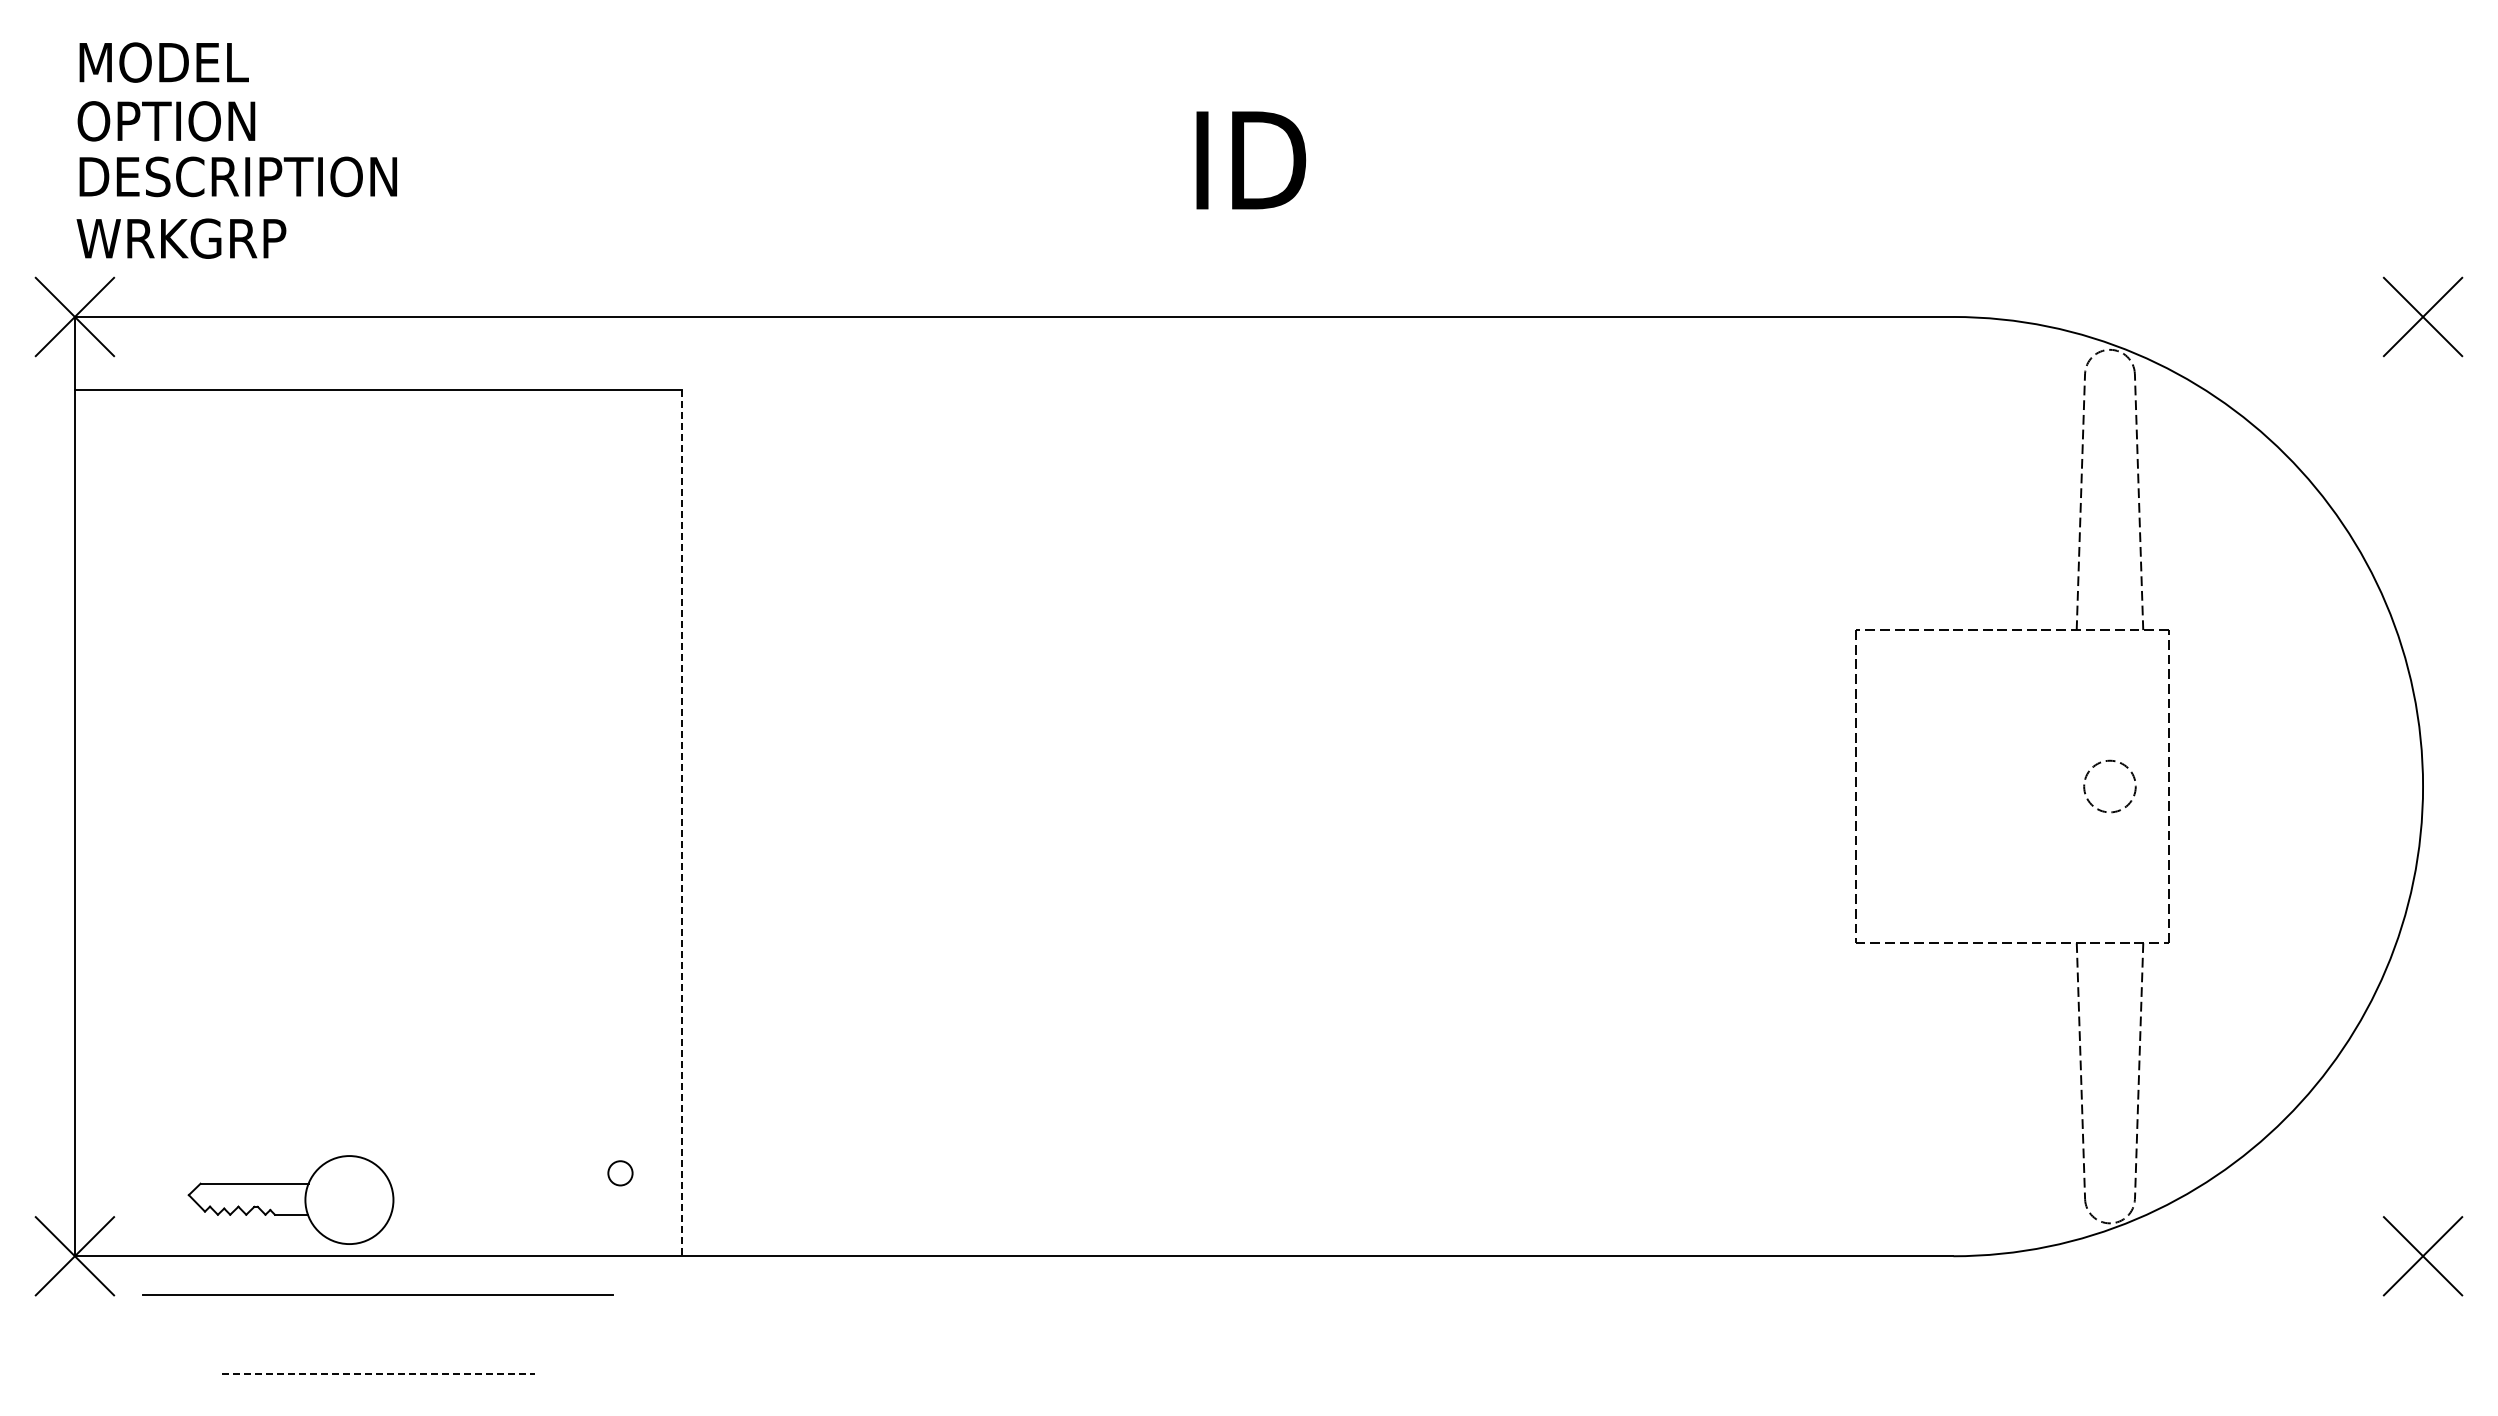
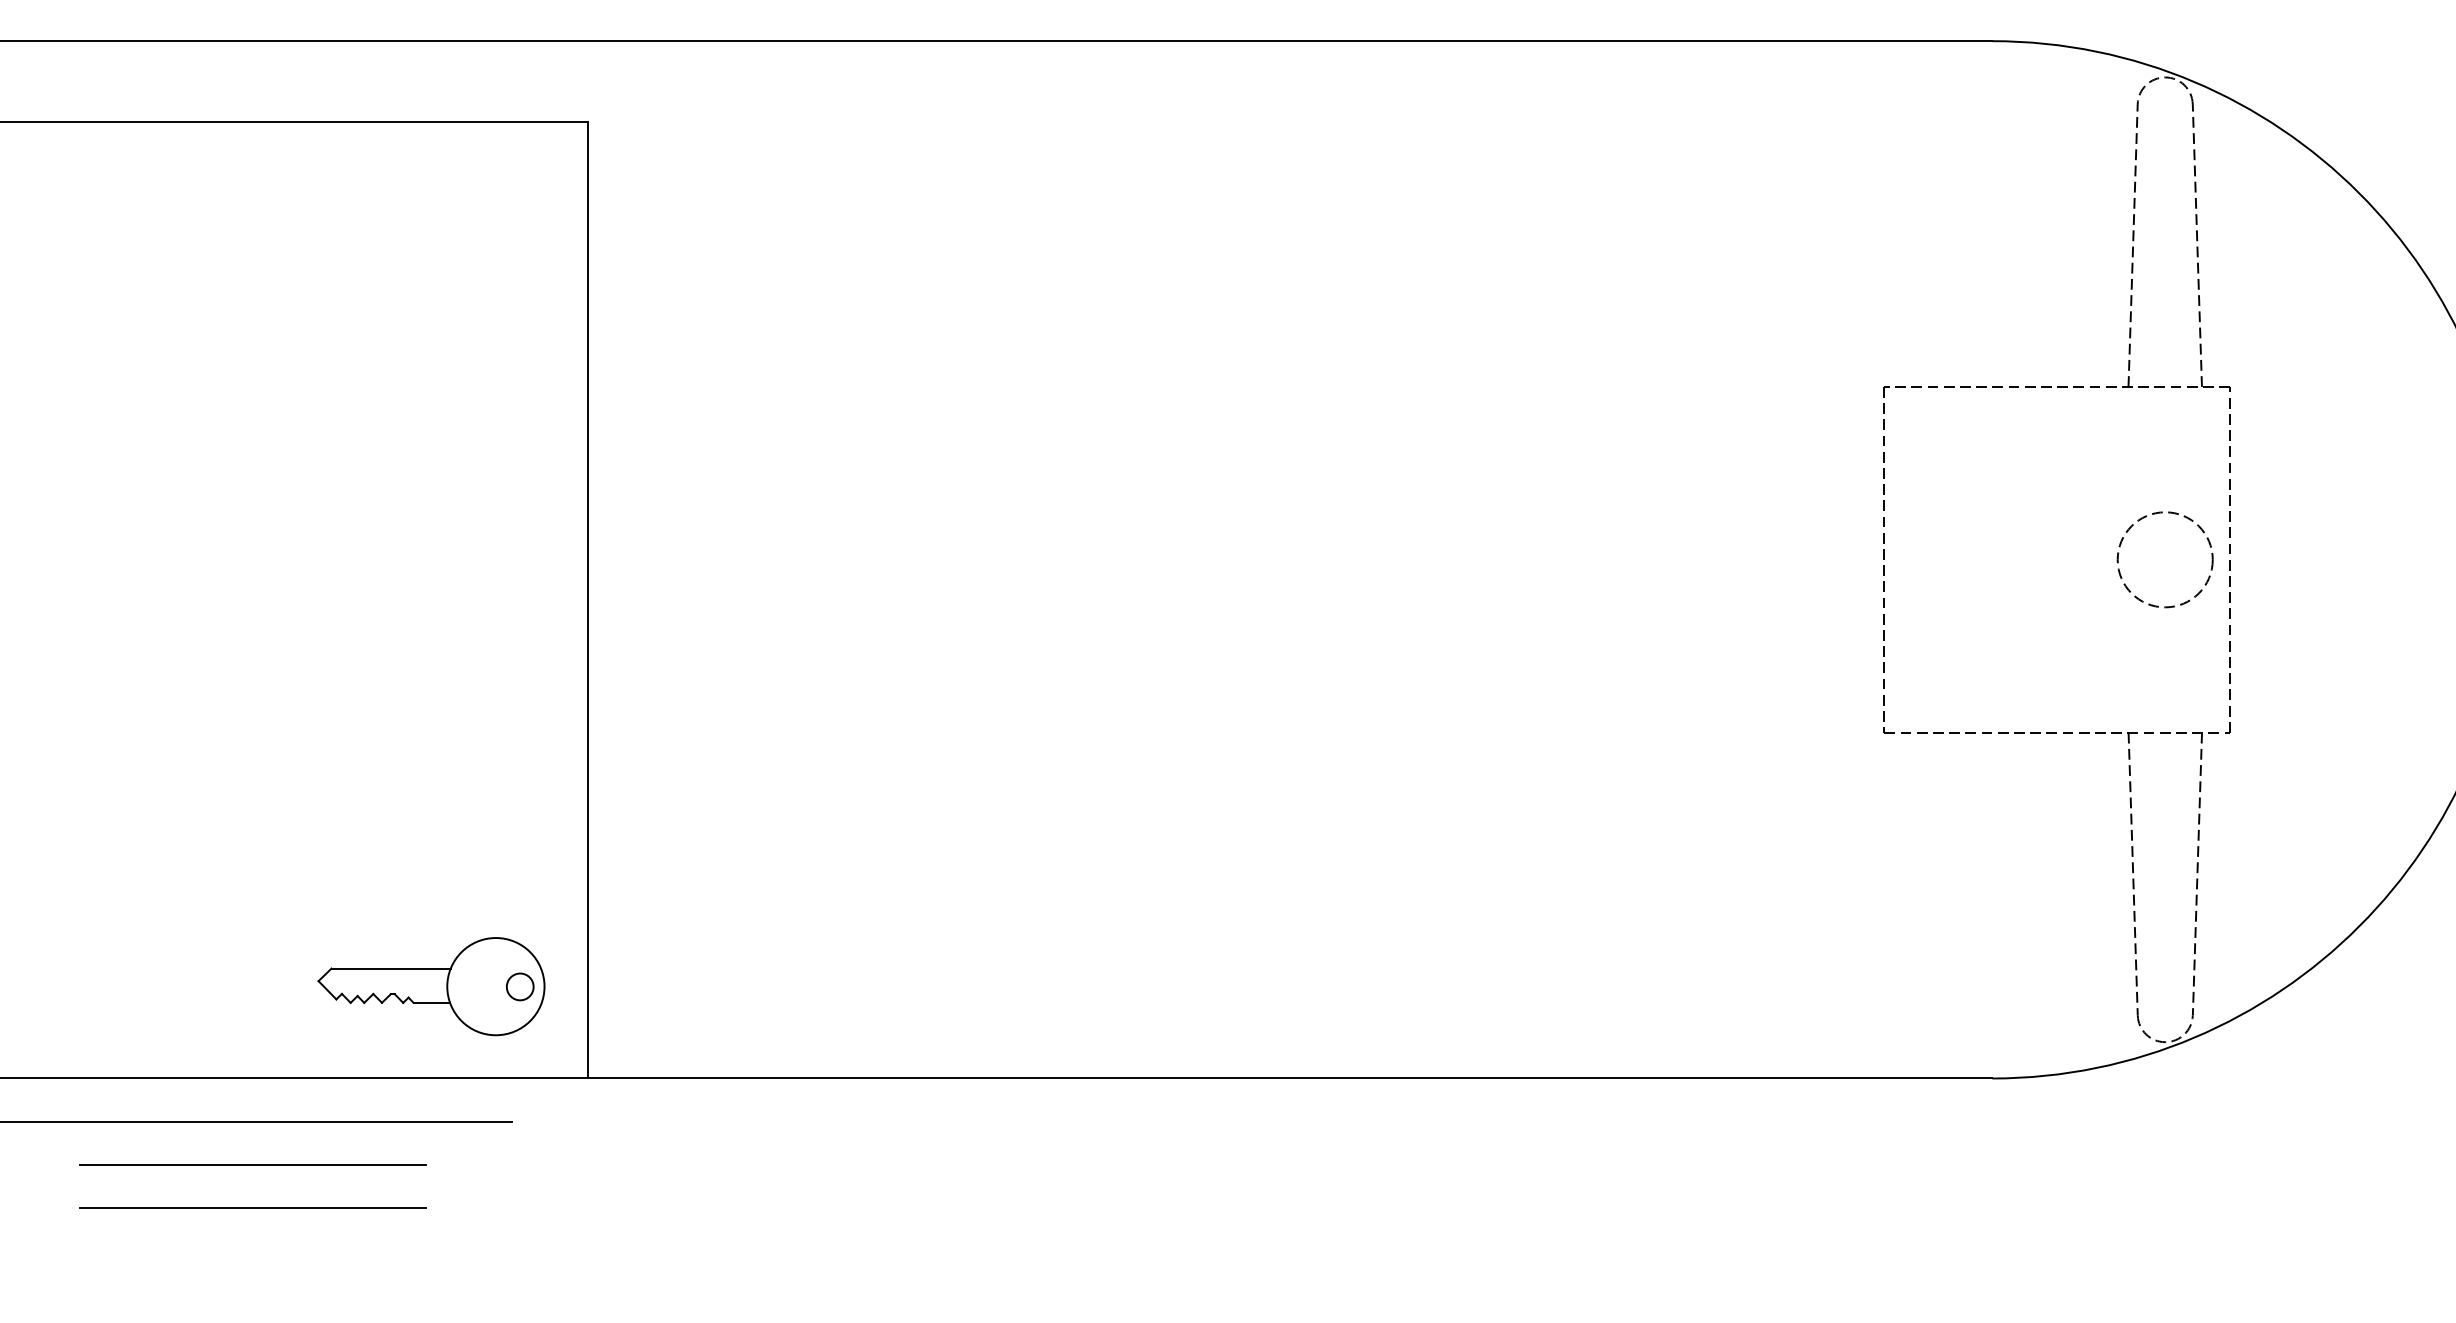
circle: (2109, 786) -> (2164, 559), size x1.67
line: (681, 823) -> (587, 600), dashed -> solid
part: (290, 1199) -> (430, 986), moved
line: (377, 1334) -> (251, 1164), added
line: (378, 1373) -> (253, 1207), dashed -> solid

